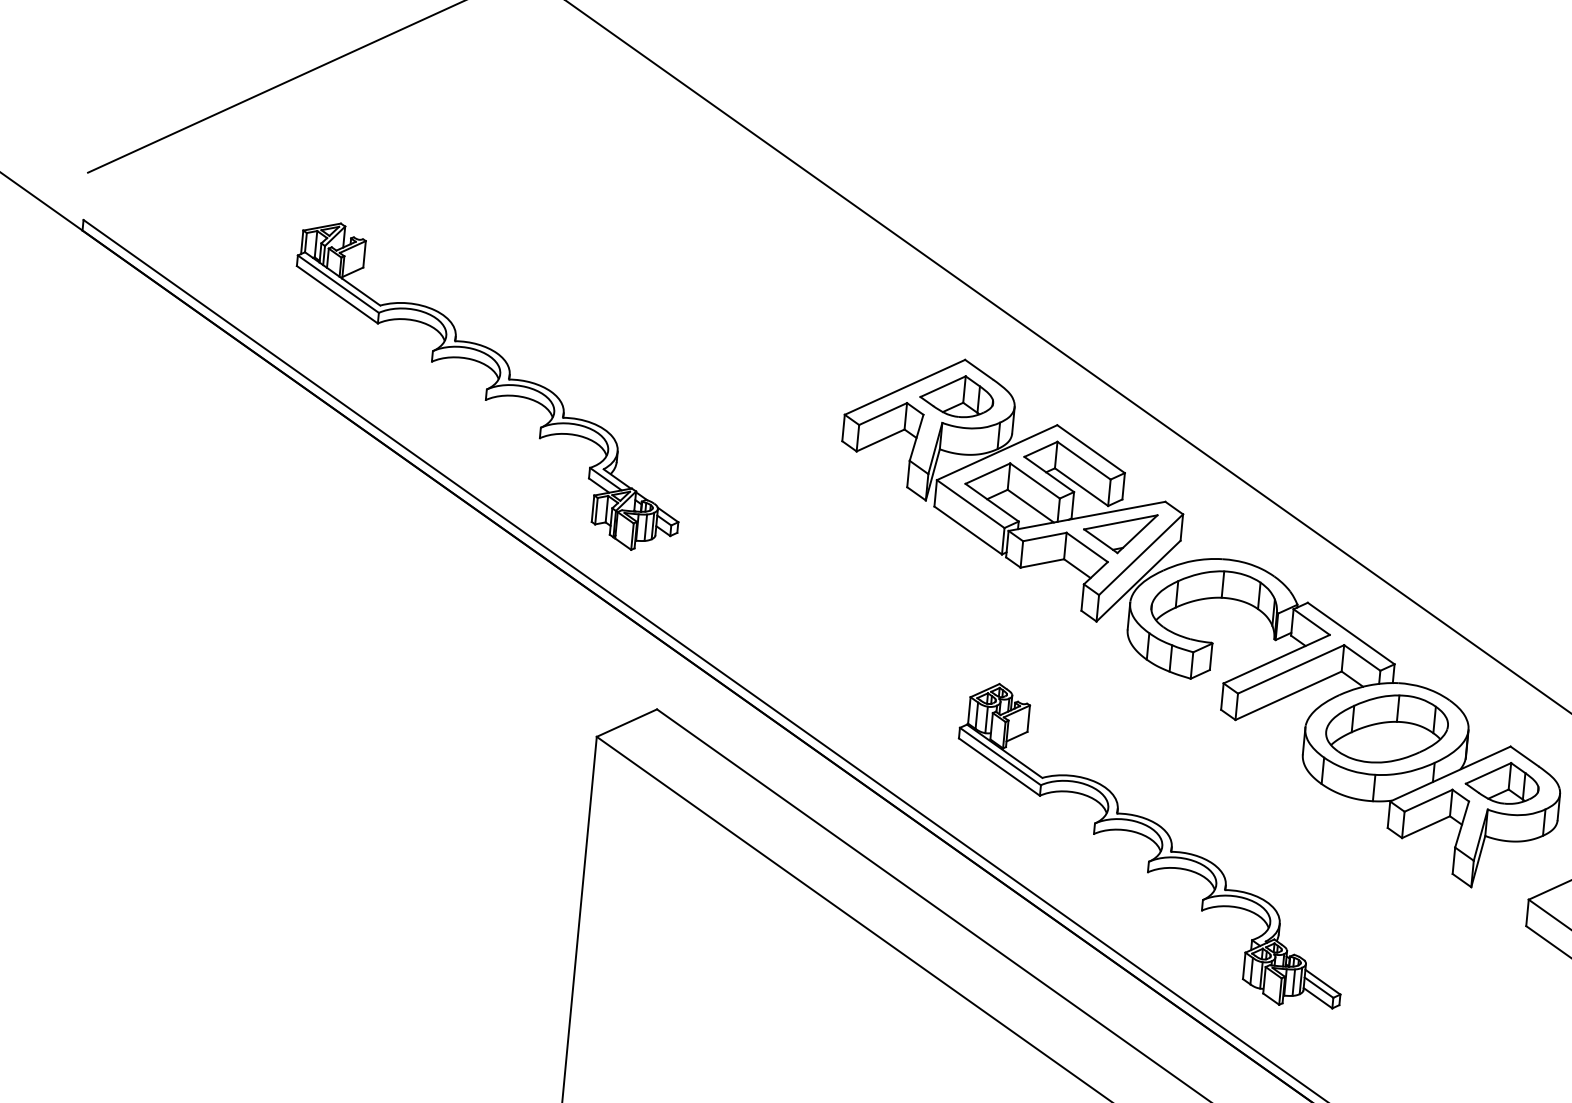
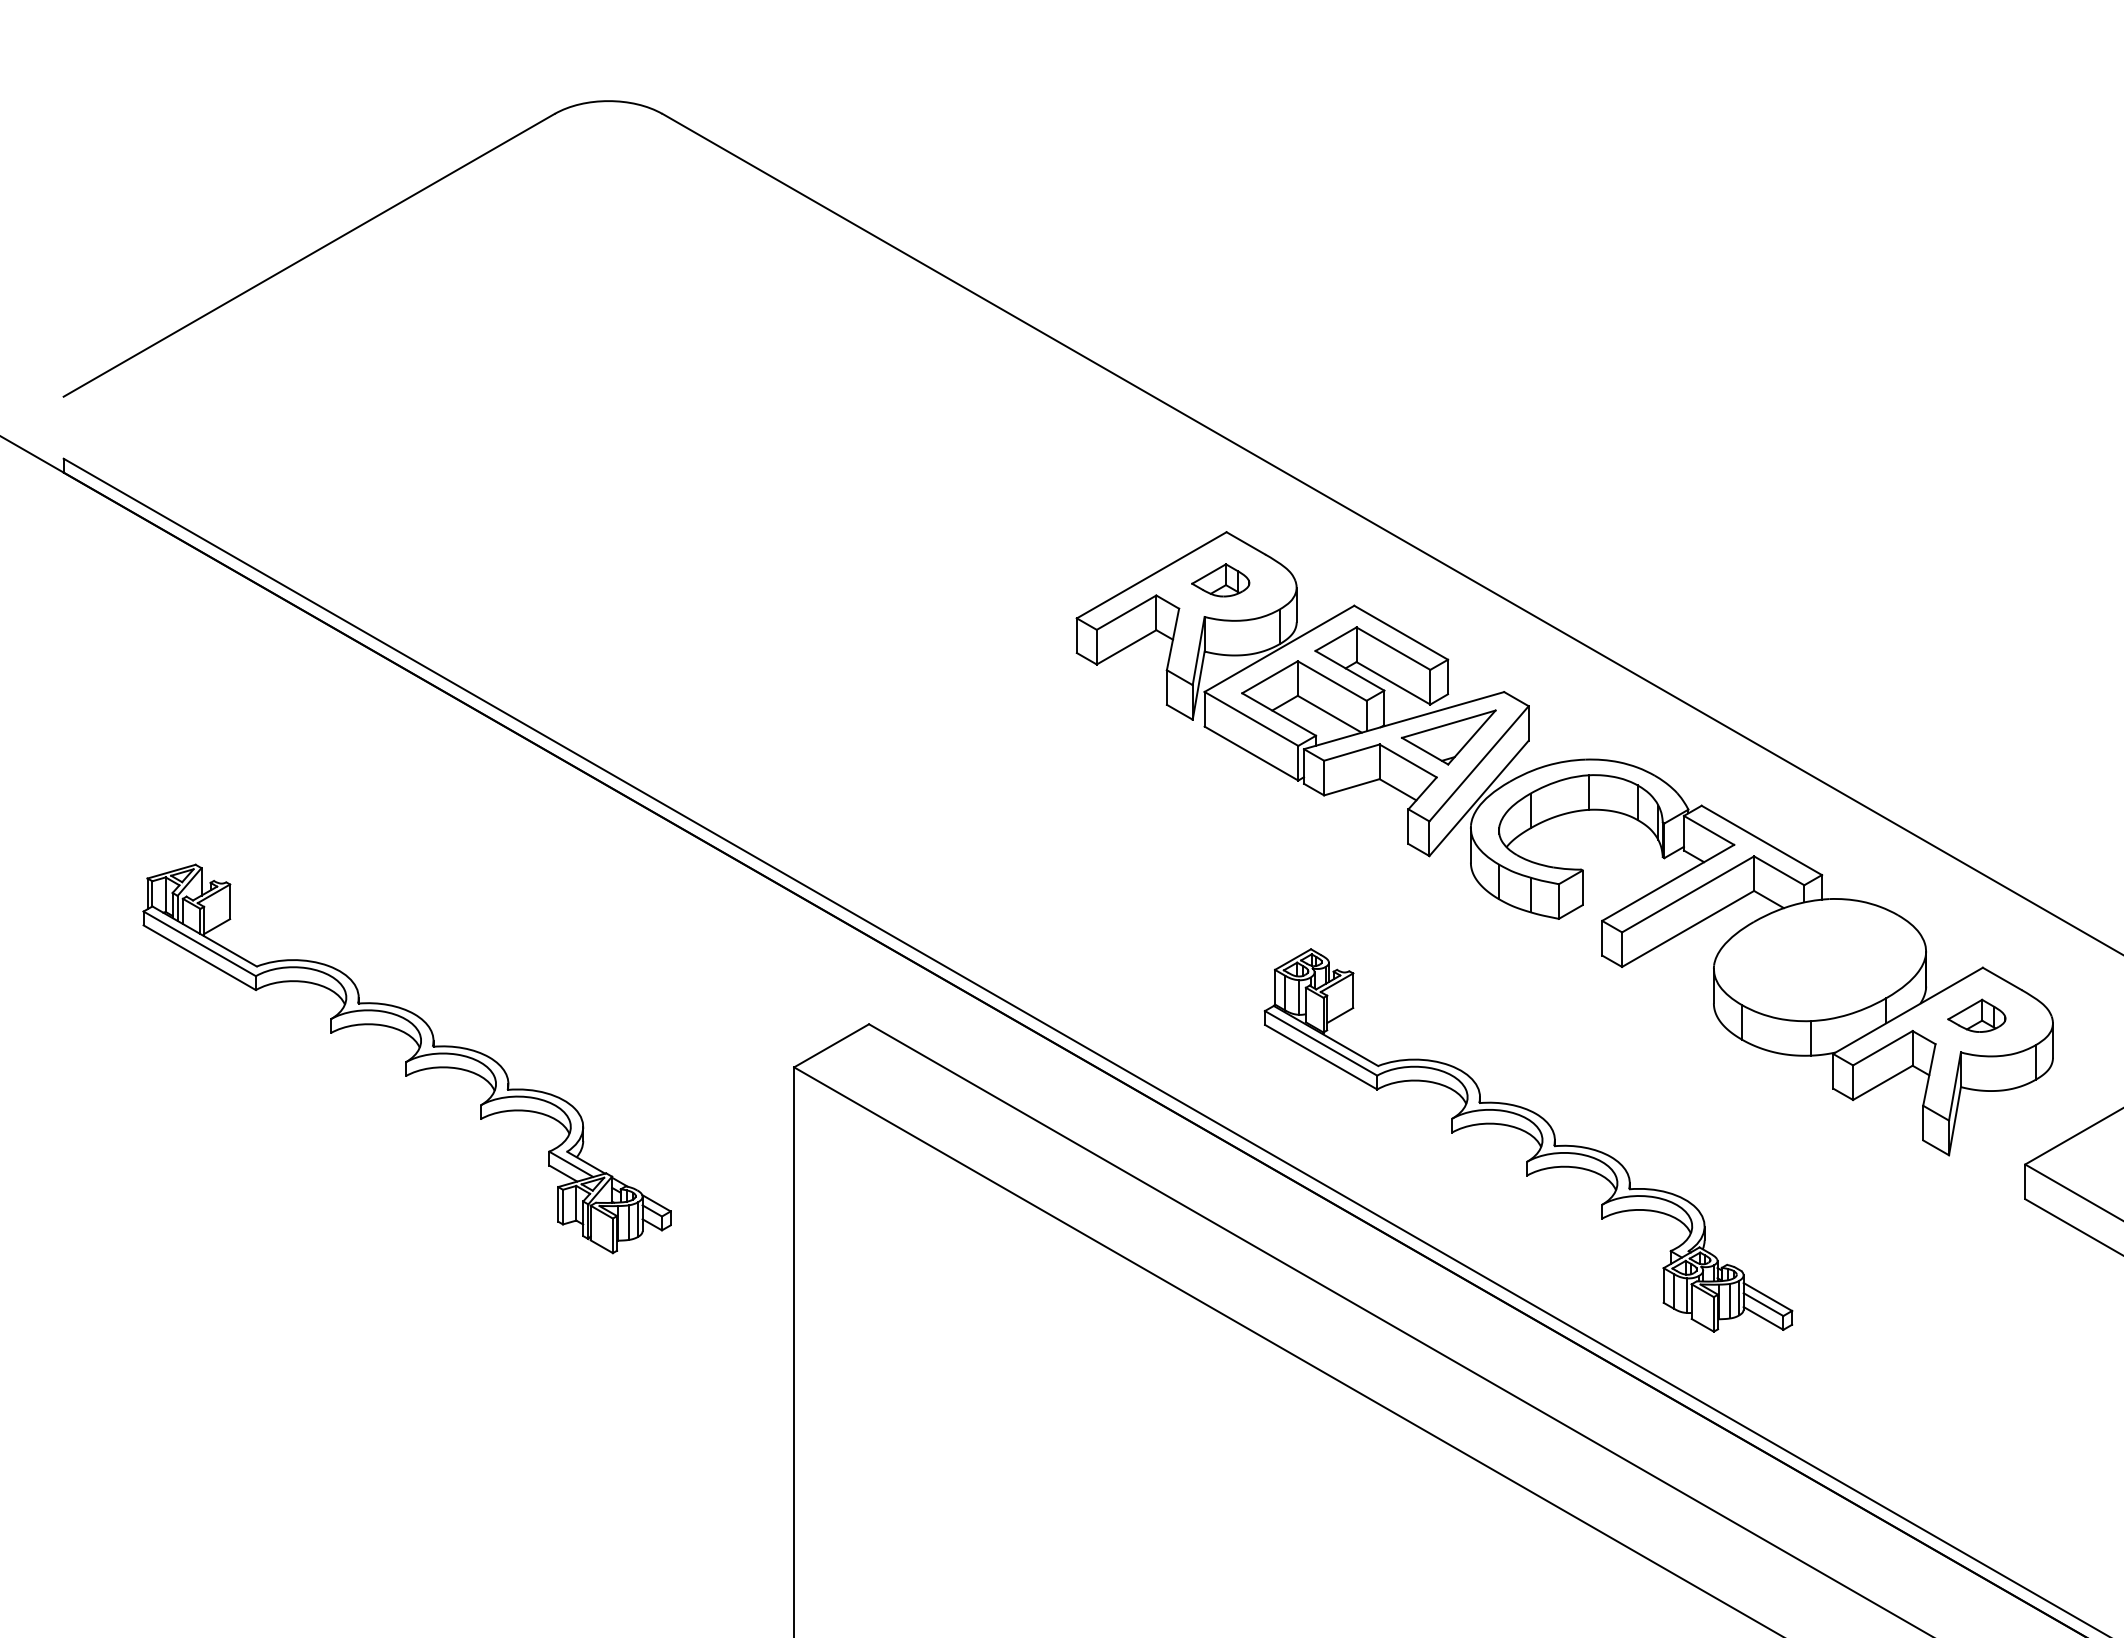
part: (487, 386) -> (406, 1058), moved
part: (957, 396) -> (1220, 580), size x0.6
part: (1386, 728) -> (1819, 959), removed
part: (1502, 782) -> (1976, 1015), size x0.6

